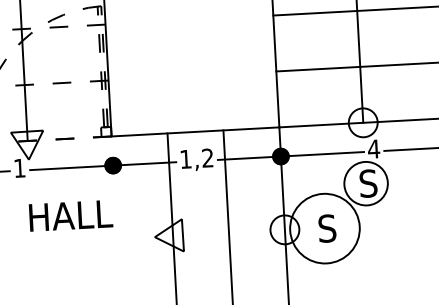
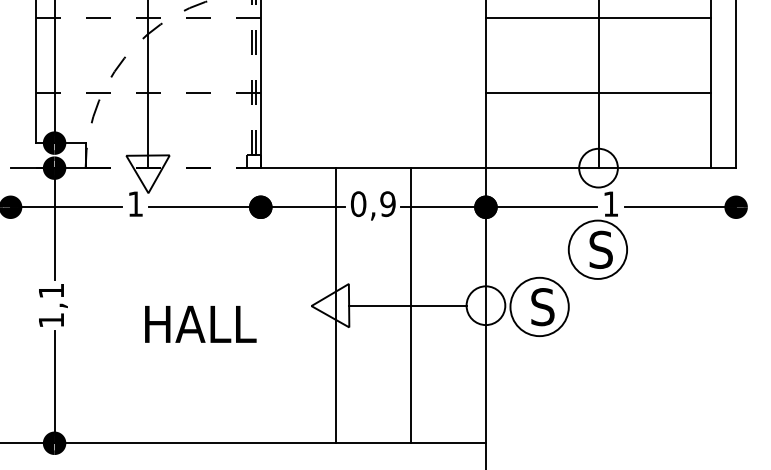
text: (373, 148) -> (610, 203), 4 -> 1
text: (196, 159) -> (372, 204), 1,2 -> 0,9
text: (70, 215) -> (200, 324), moved
circle: (324, 228) -> (539, 306), size x0.62
line: (226, 232) -> (407, 305), added

